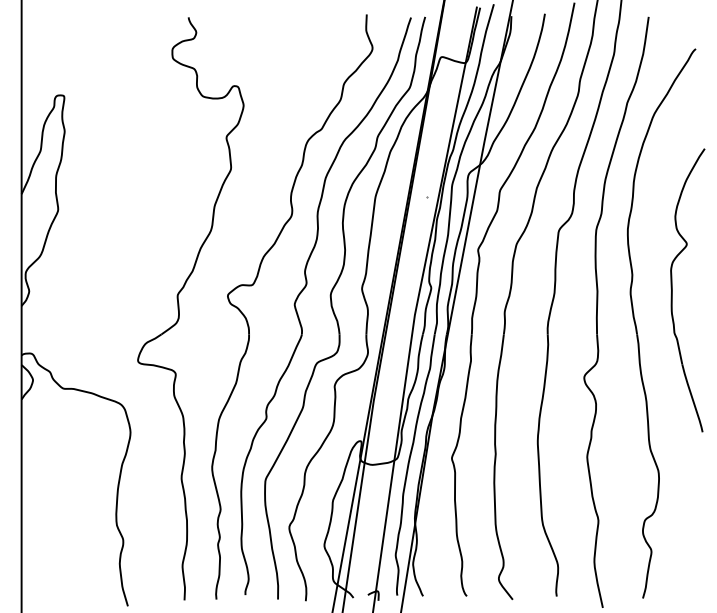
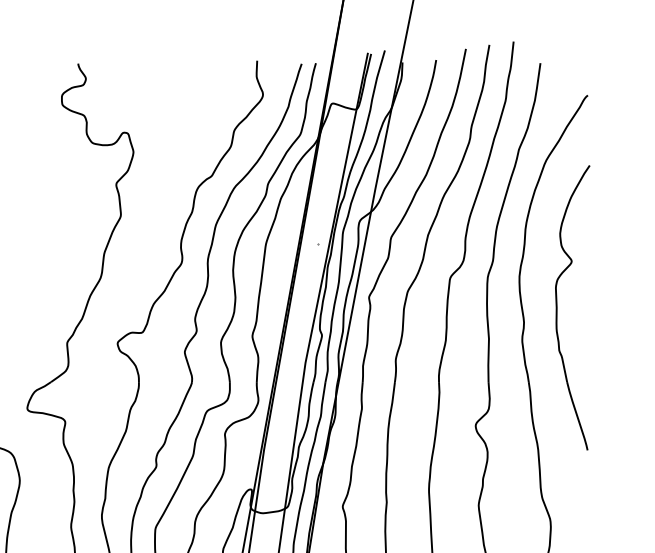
part: (672, 290) -> (557, 307), moved

